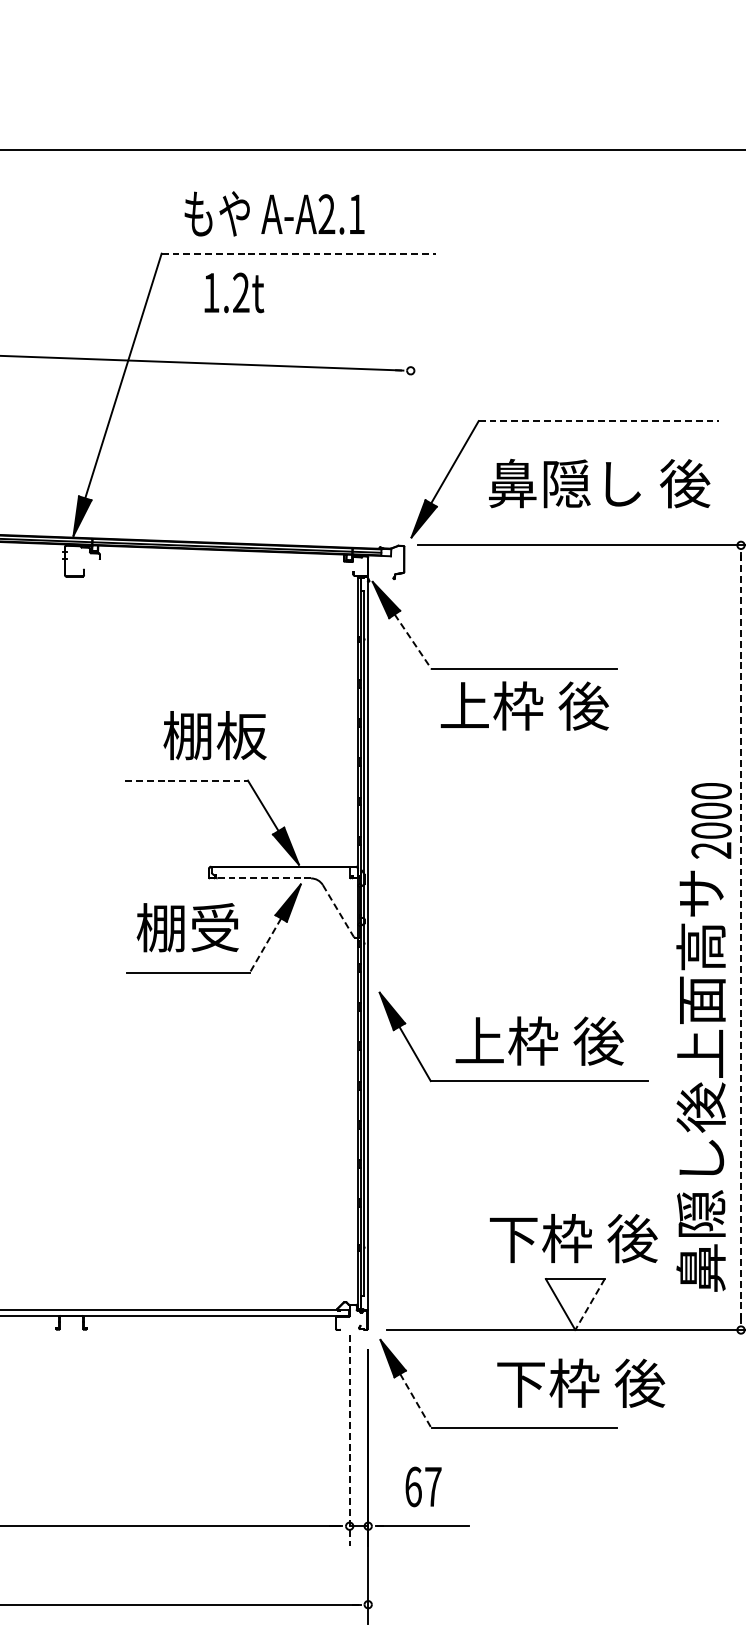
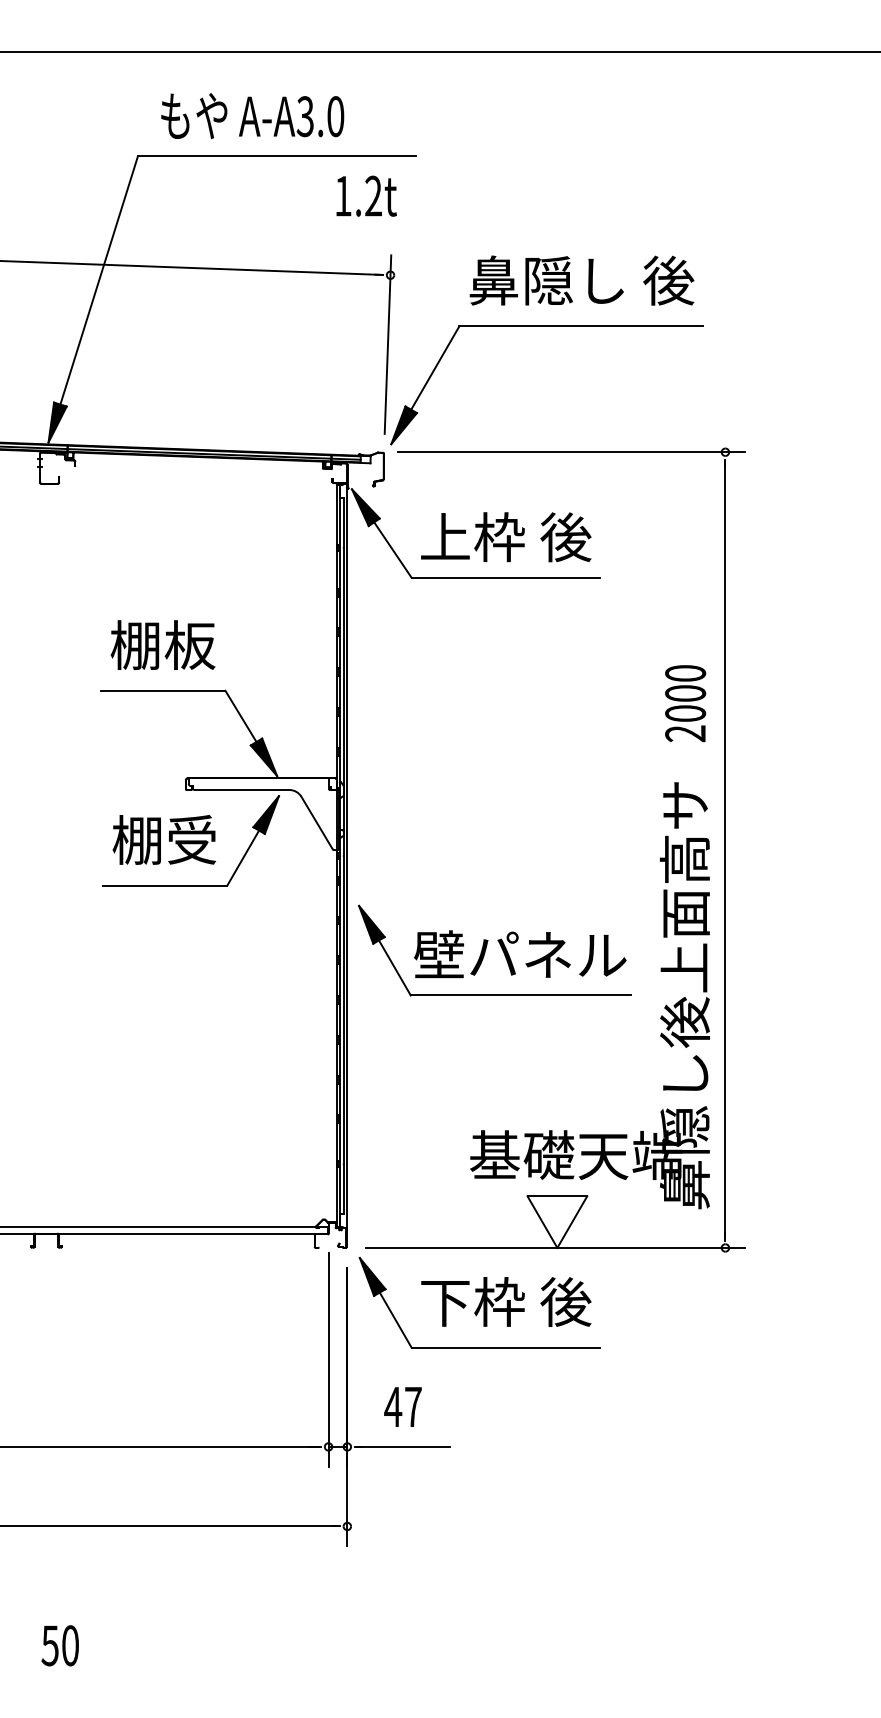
text: (341, 214) -> (320, 116), A-A2.1 -> A-A3.0
line: (299, 253) -> (277, 156), dashed -> solid
text: (234, 292) -> (366, 195), moved
line: (599, 421) -> (581, 326), dashed -> solid
line: (407, 439) -> (387, 344), added
text: (599, 483) -> (581, 280), moved
line: (413, 642) -> (393, 550), dashed -> solid
text: (525, 706) -> (506, 537), moved
text: (214, 734) -> (162, 644), moved
line: (186, 780) -> (163, 690), dashed -> solid
text: (711, 820) -> (685, 703), moved
line: (264, 878) -> (242, 790), dashed -> solid
line: (338, 911) -> (317, 823), dashed -> solid
line: (741, 938) -> (725, 850), dashed -> solid
line: (265, 945) -> (243, 858), dashed -> solid
text: (538, 1040) -> (520, 954), 上枠 後 -> 壁パネル
text: (594, 1238) -> (576, 1155), 下枠 後 -> 基礎天端
line: (590, 1304) -> (572, 1222), dashed -> solid
text: (581, 1382) -> (506, 1301), moved
line: (415, 1401) -> (395, 1320), dashed -> solid
line: (349, 1440) -> (328, 1359), dashed -> solid
text: (413, 1486) -> (393, 1406), 67 -> 47

